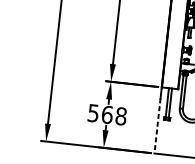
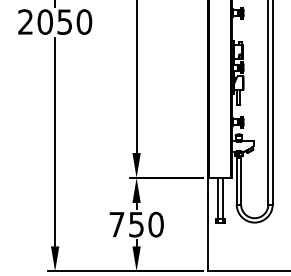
text: (107, 114) -> (136, 224), 568 -> 750
line: (157, 126) -> (208, 232), dashed -> solid

